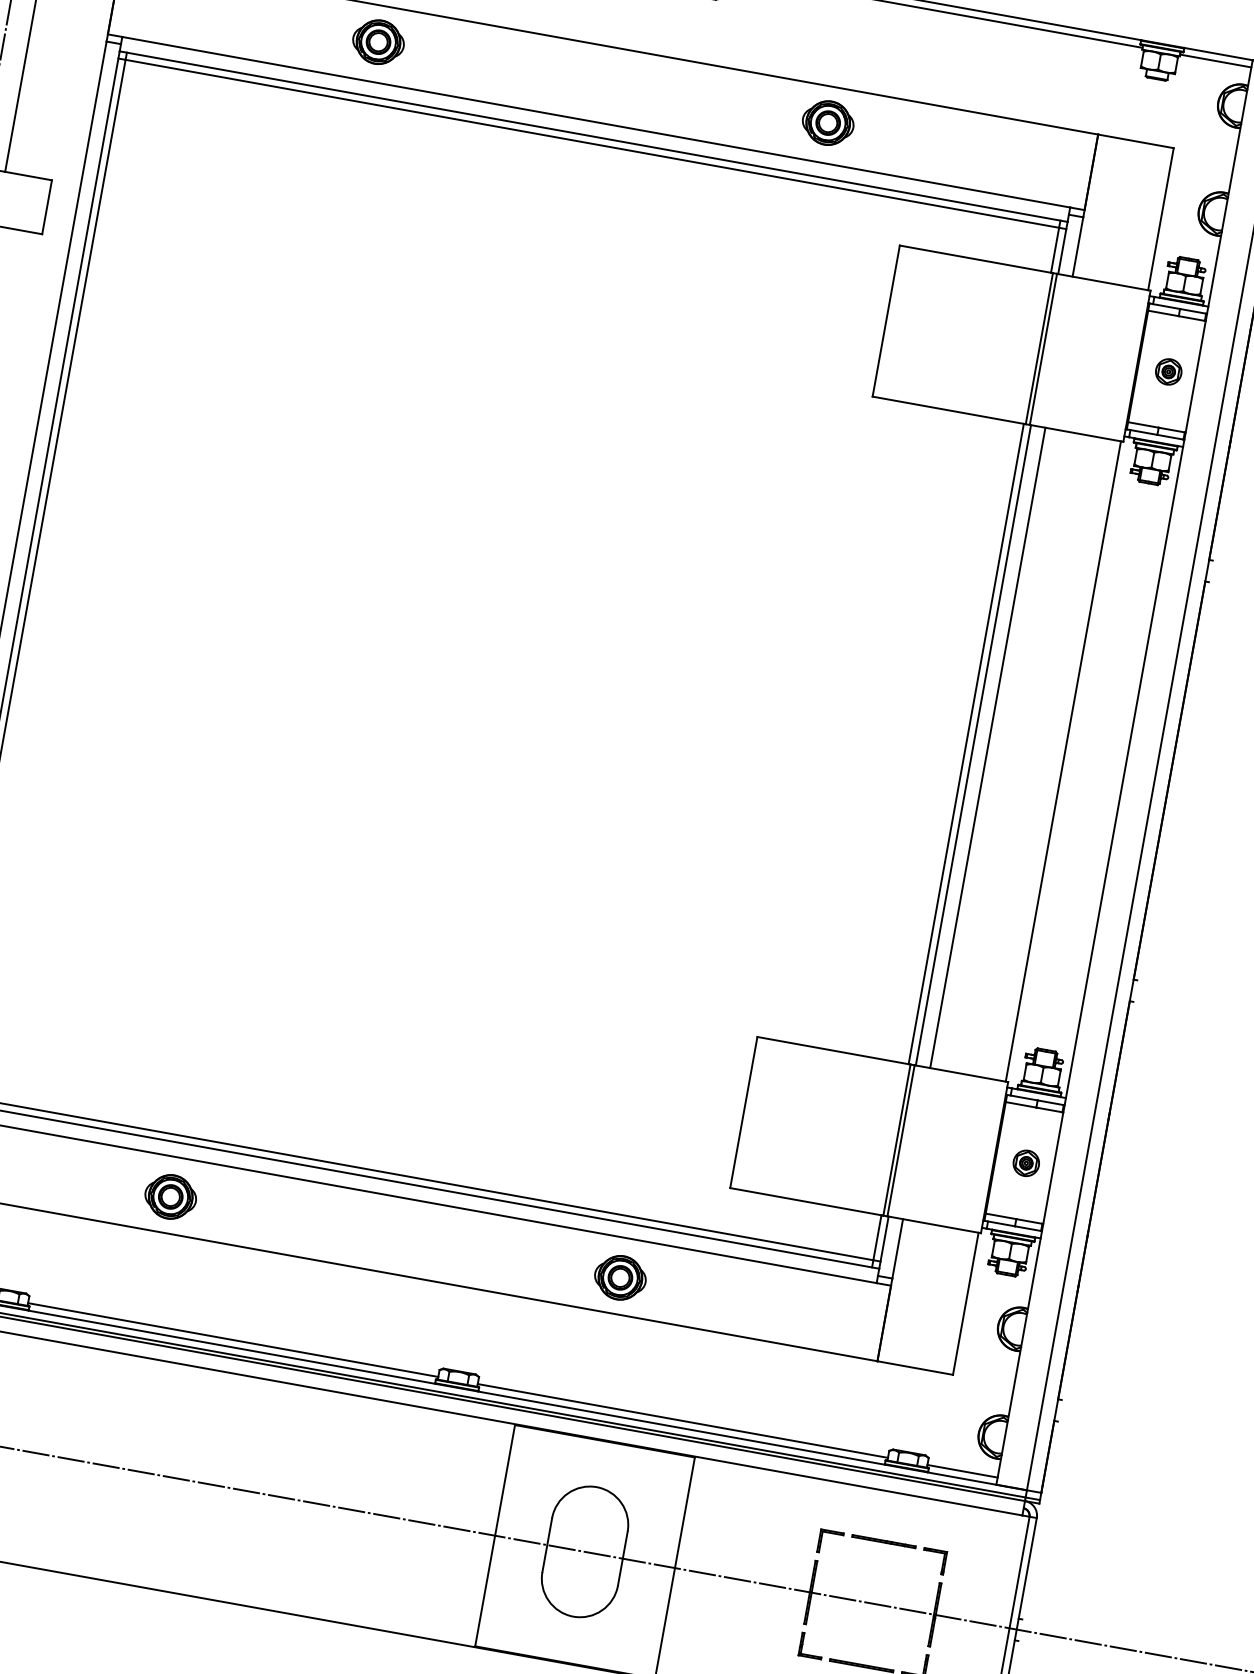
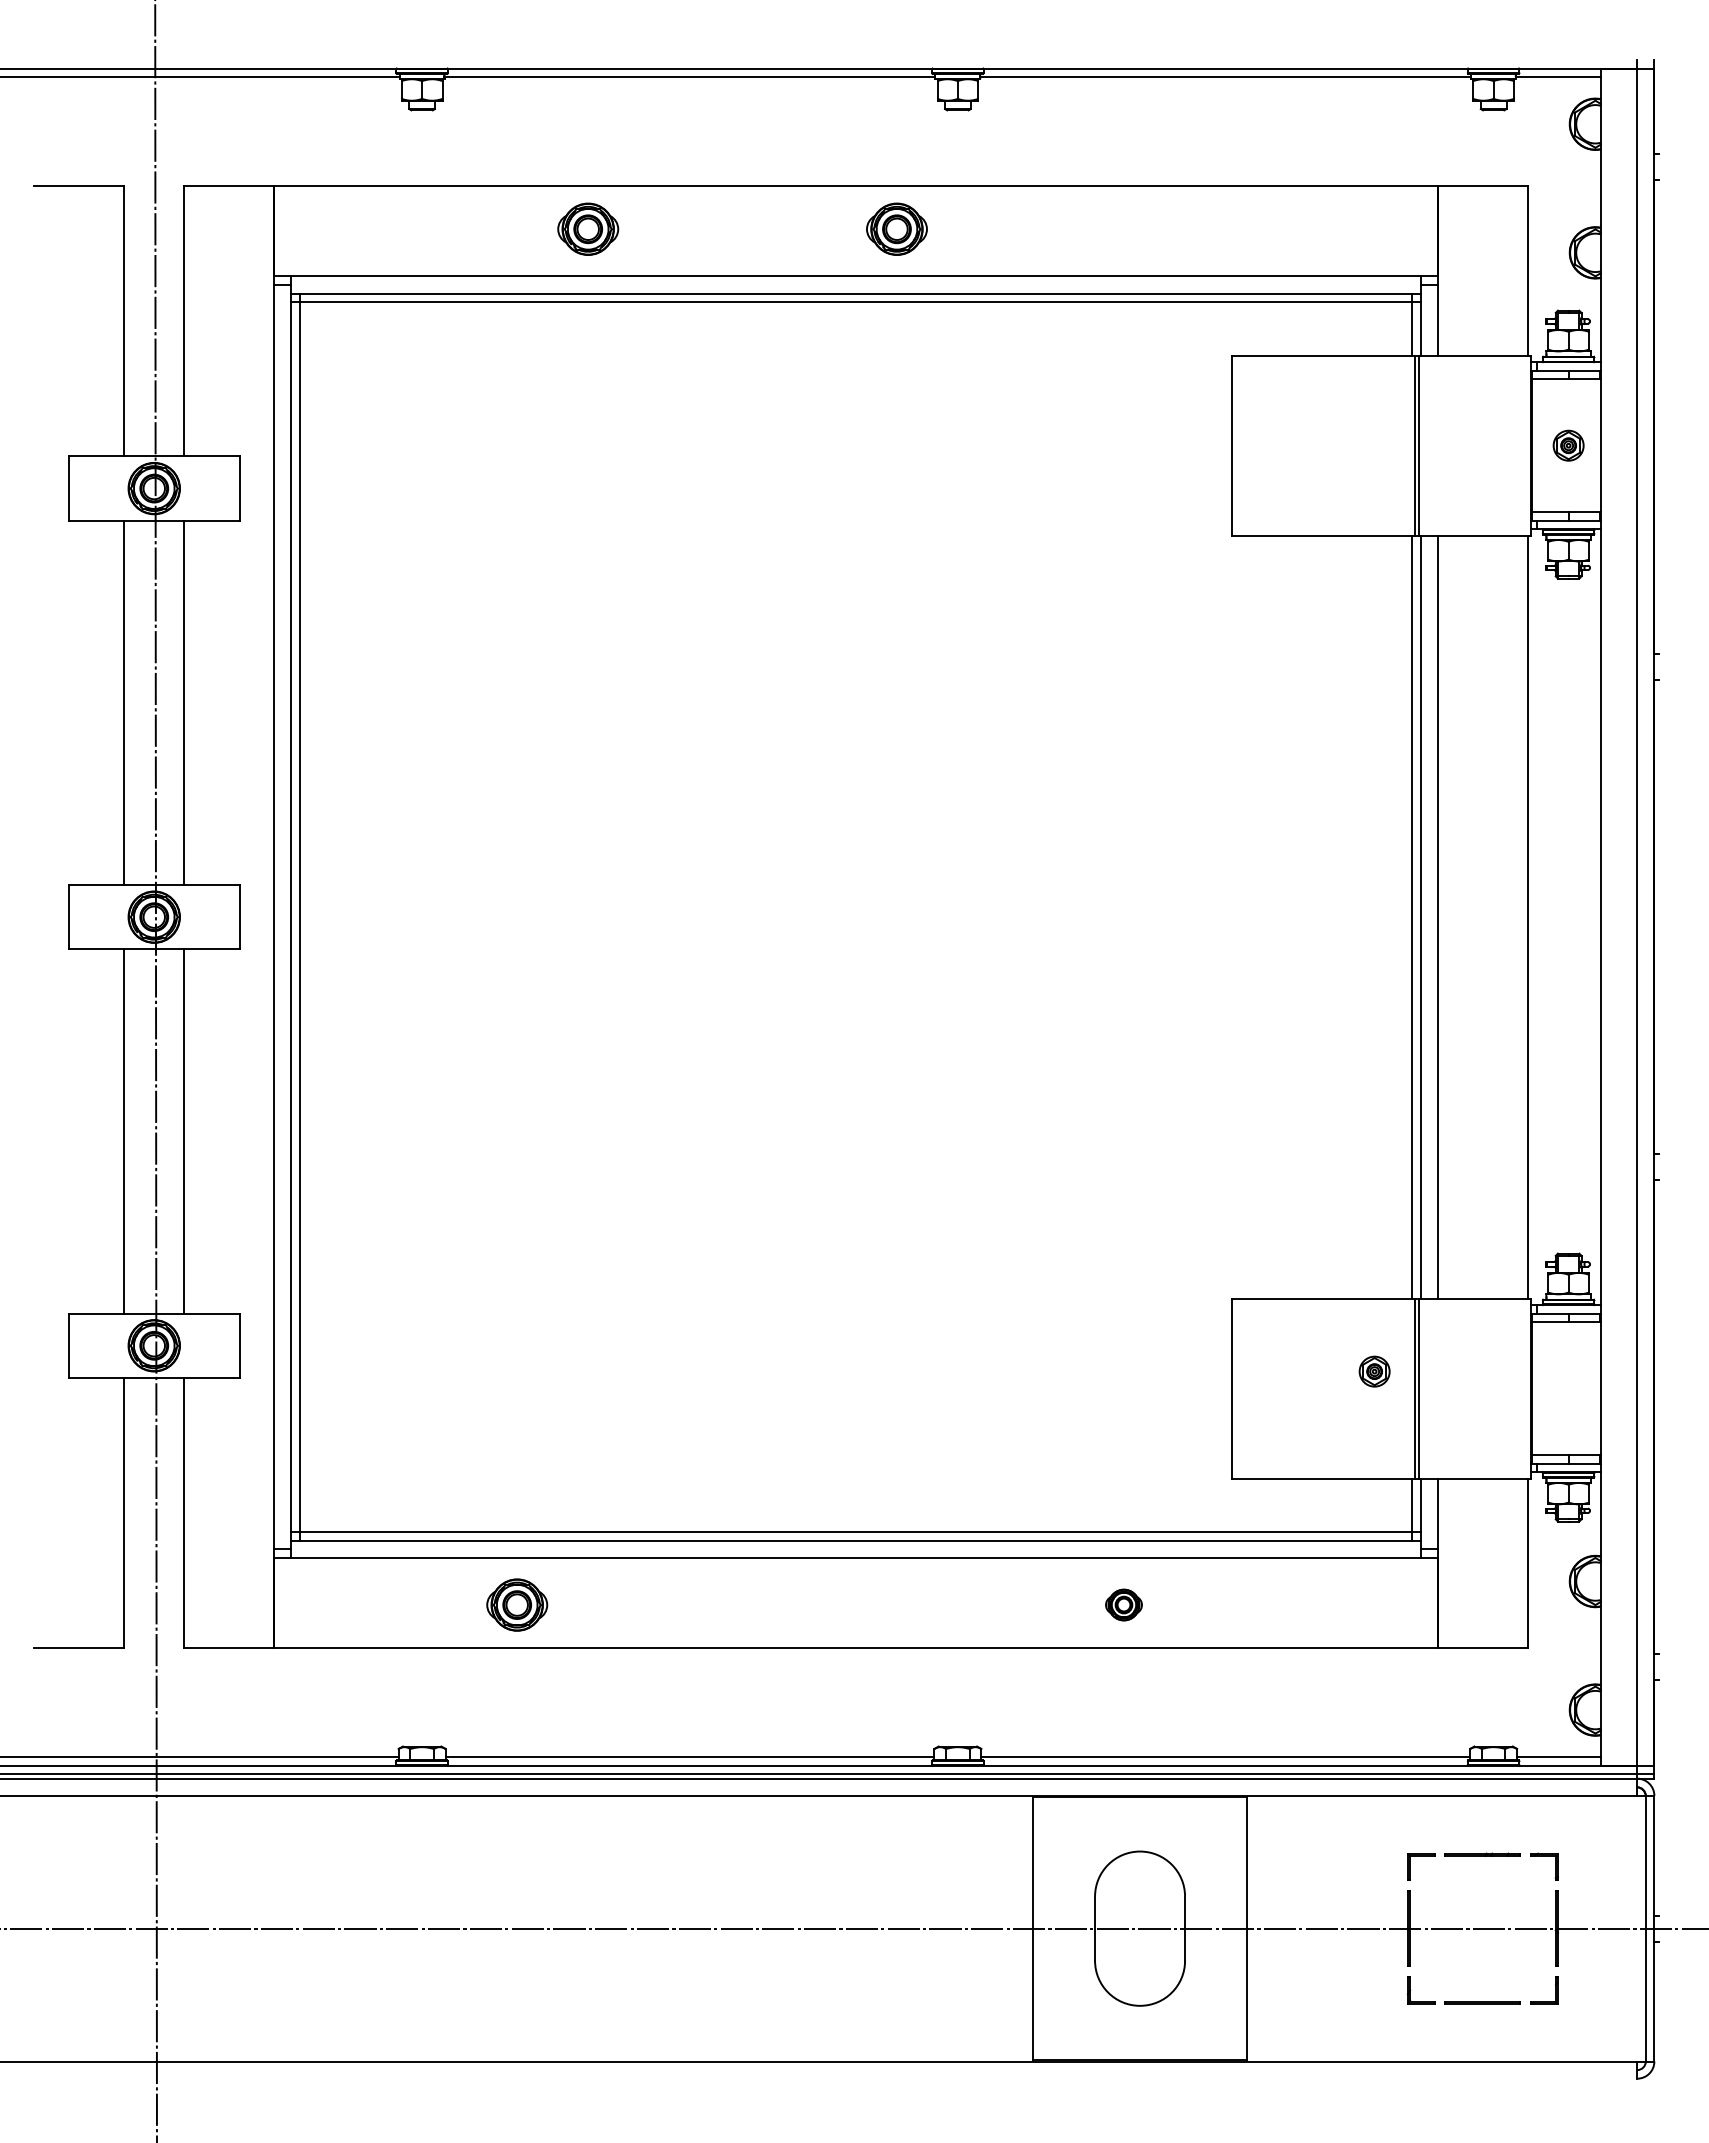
part: (827, 122) -> (896, 228), moved
part: (1026, 1163) -> (1374, 1371), moved
part: (171, 1196) -> (517, 1604), moved
part: (620, 1277) -> (1123, 1604), size x0.6

